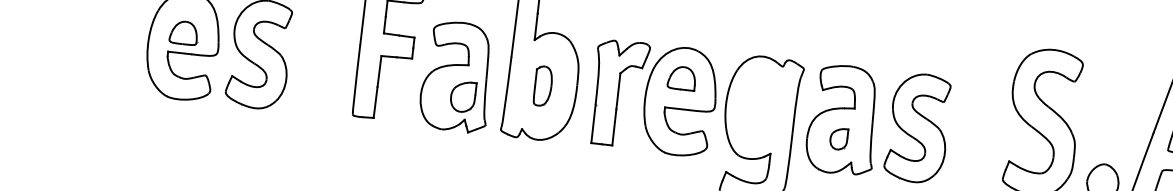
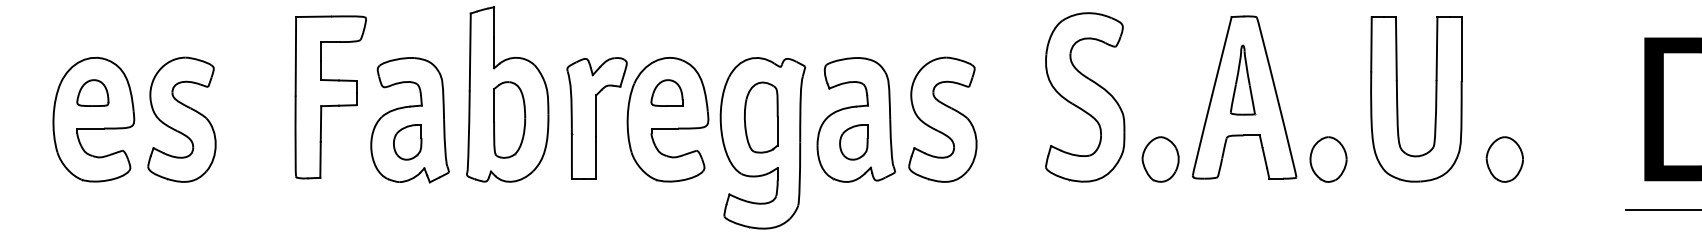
part: (183, 32) -> (92, 92), moved
part: (543, 85) -> (509, 119), size x1.67
part: (462, 96) -> (407, 142), moved
part: (760, 108) -> (760, 117), added
part: (838, 139) -> (853, 142), size x1.43

